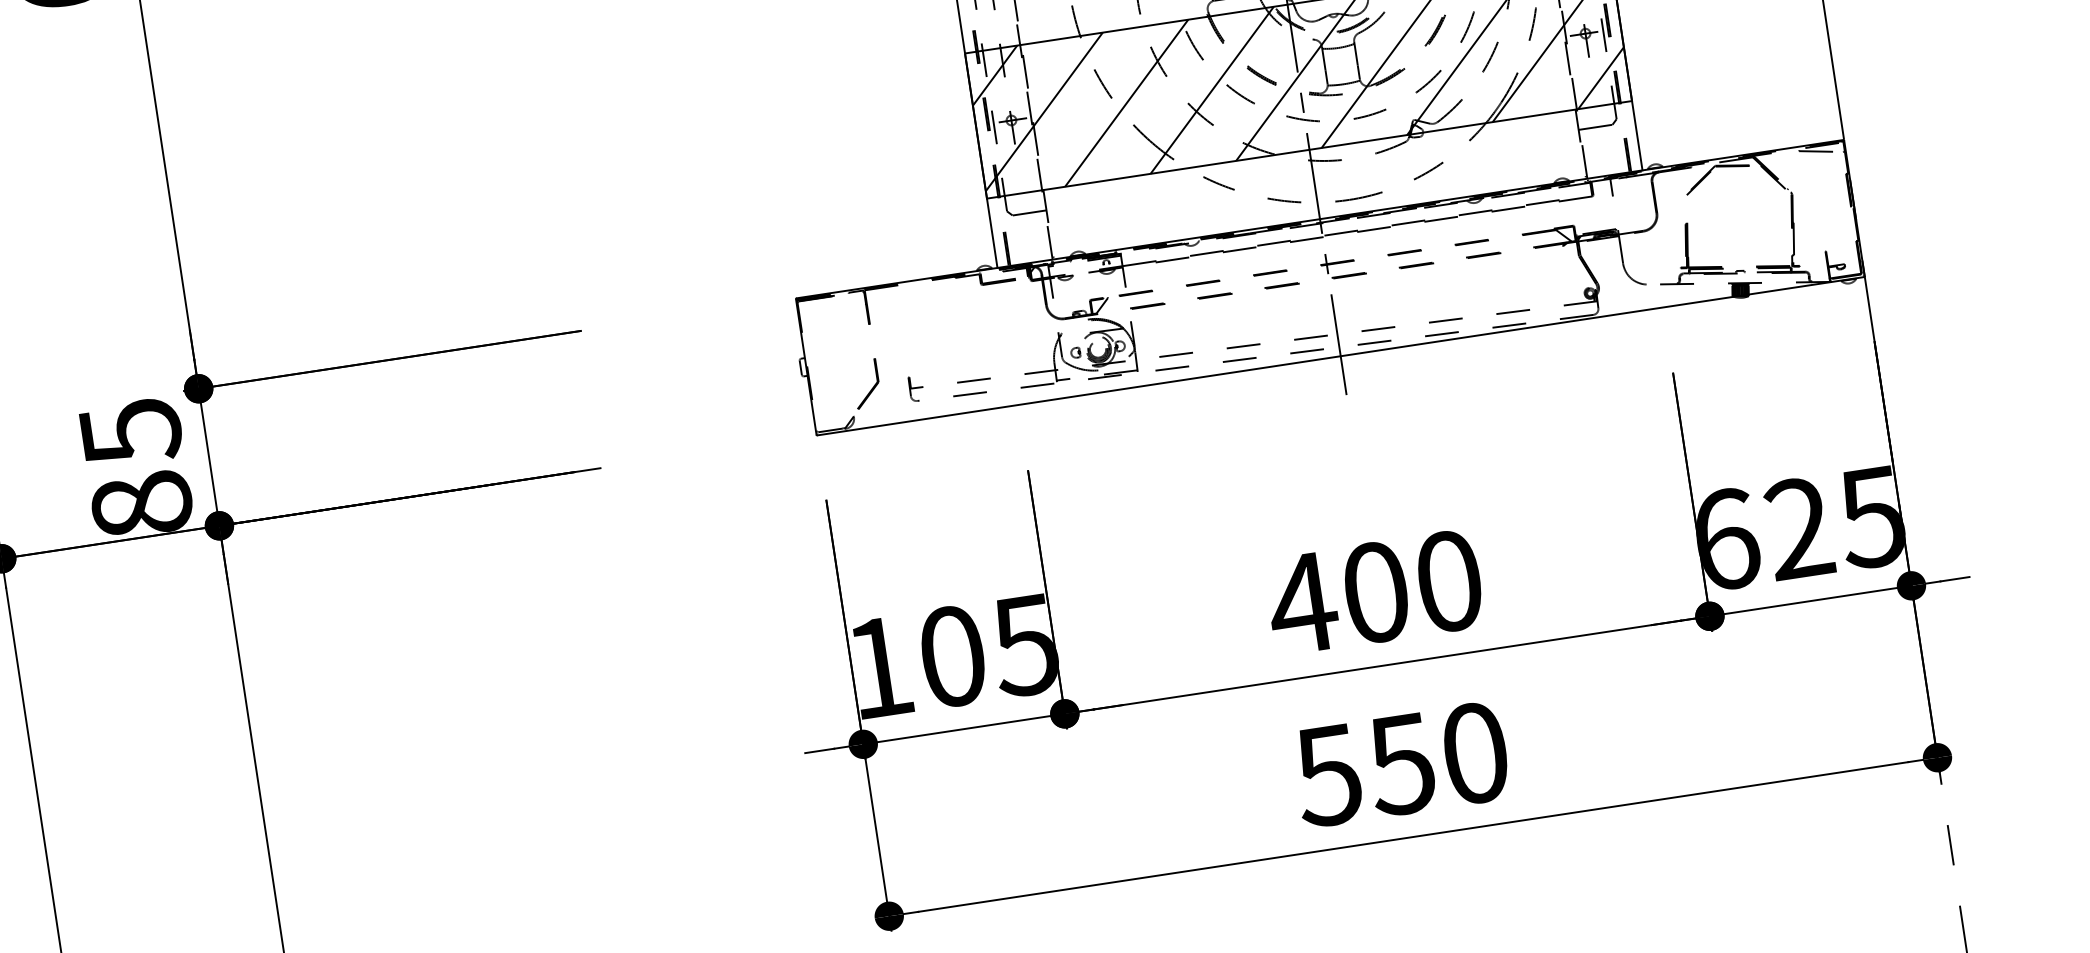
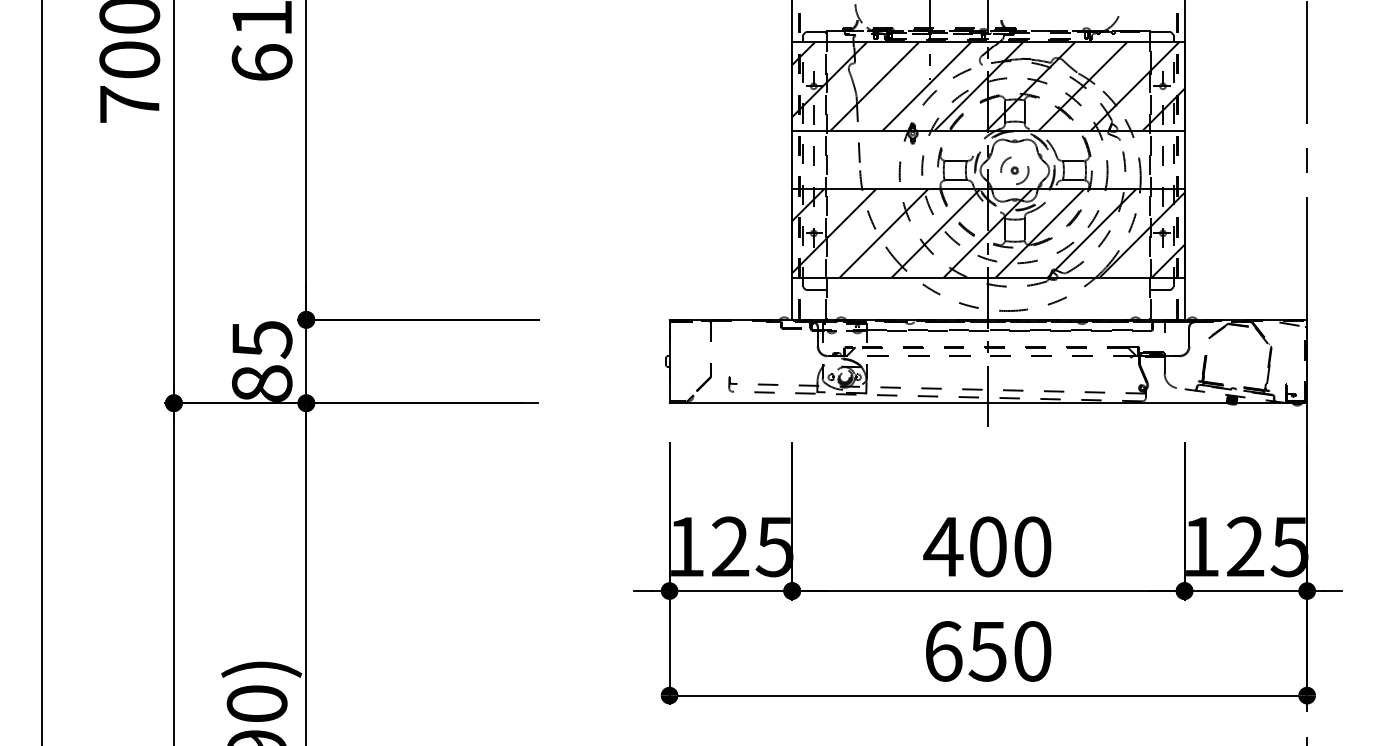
text: (1726, 538) -> (1201, 546), 625 -> 125
text: (952, 655) -> (730, 546), 105 -> 125
text: (1328, 775) -> (943, 651), 550 -> 650

